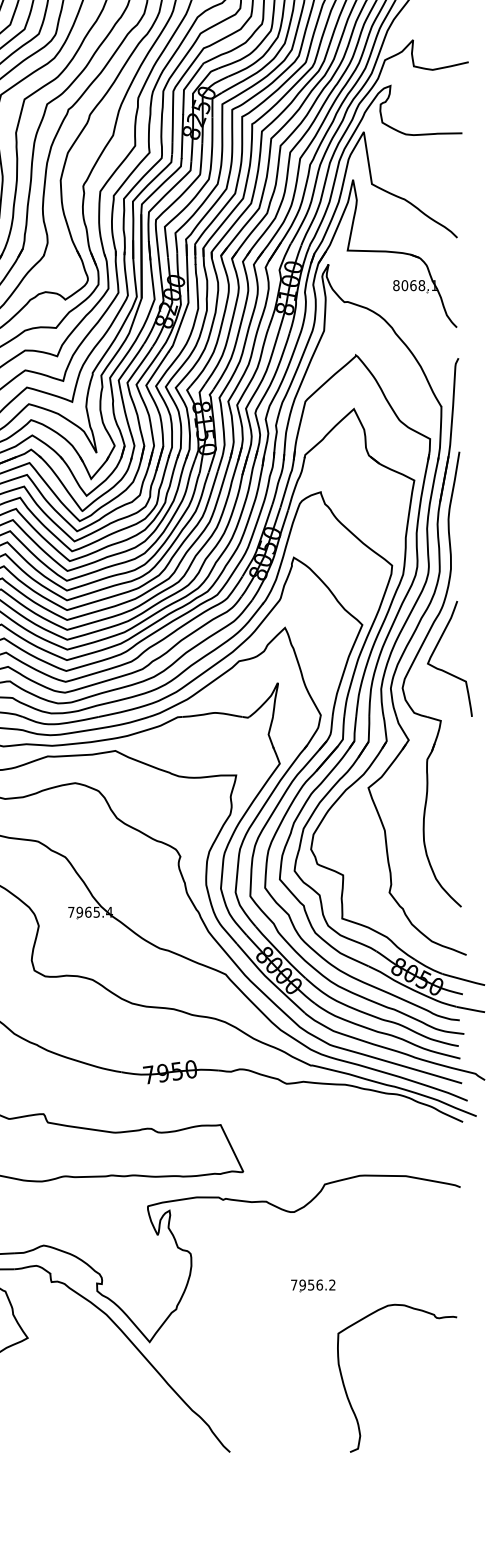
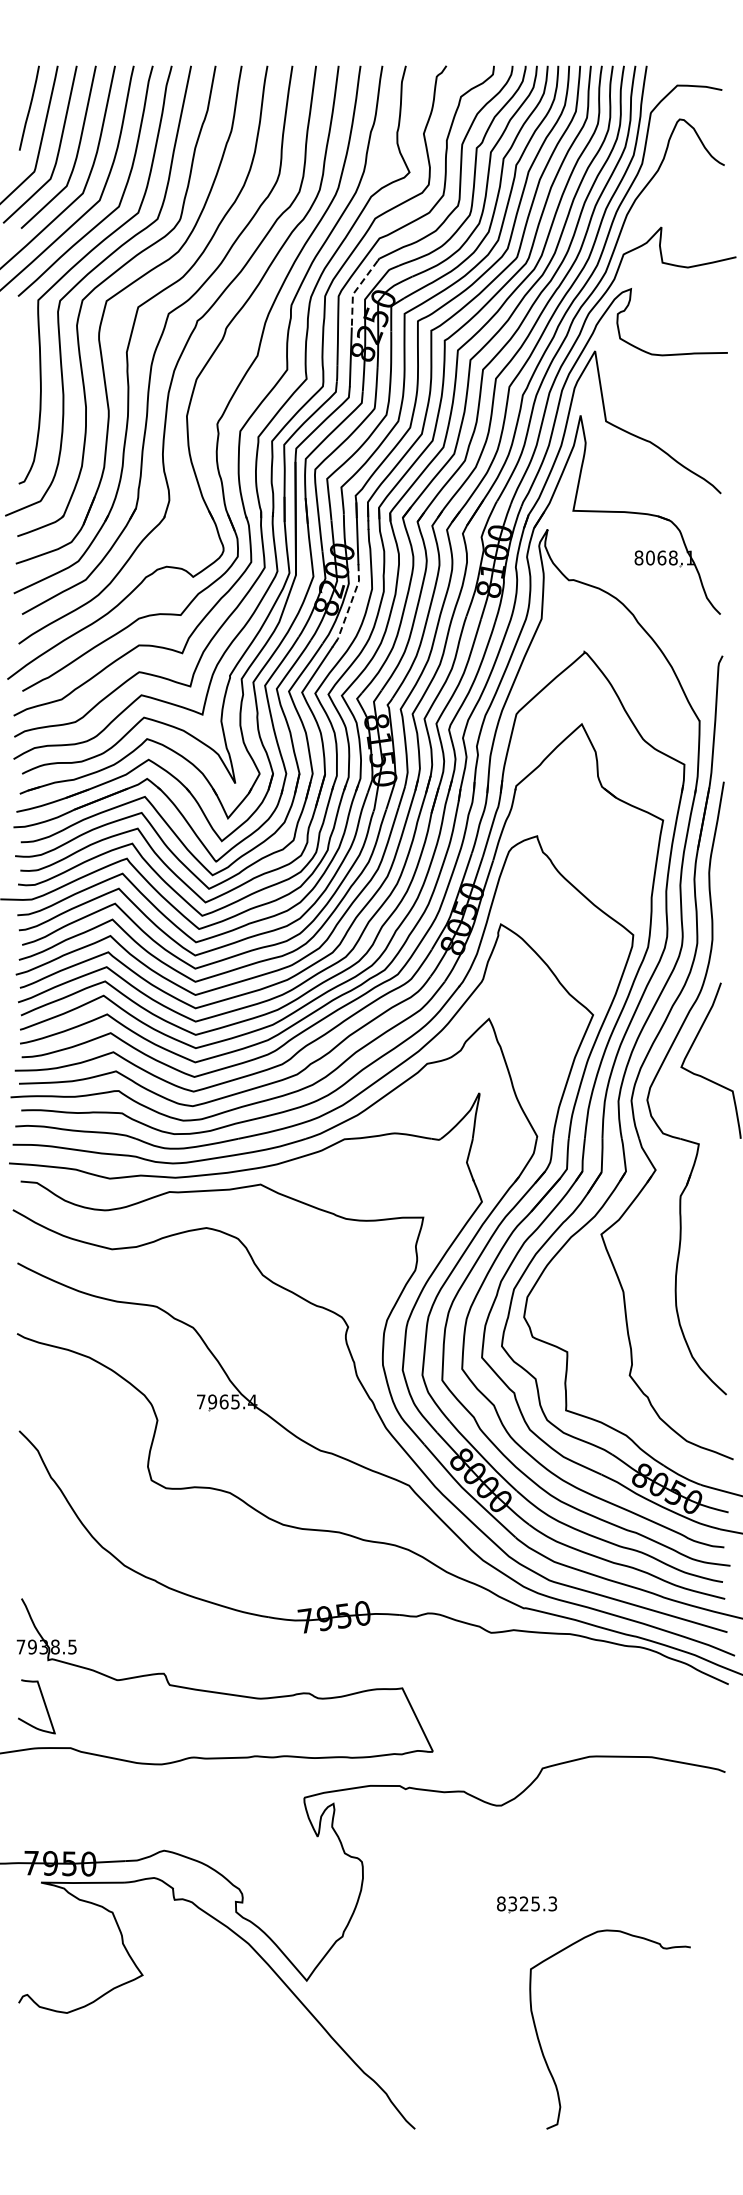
line: (185, 88) -> (354, 292), solid -> dashed
line: (182, 319) -> (350, 603), solid -> dashed
text: (313, 1284) -> (527, 1903), 7956.2 -> 8325.3
curve: (346, 1390) -> (541, 2045), moved

